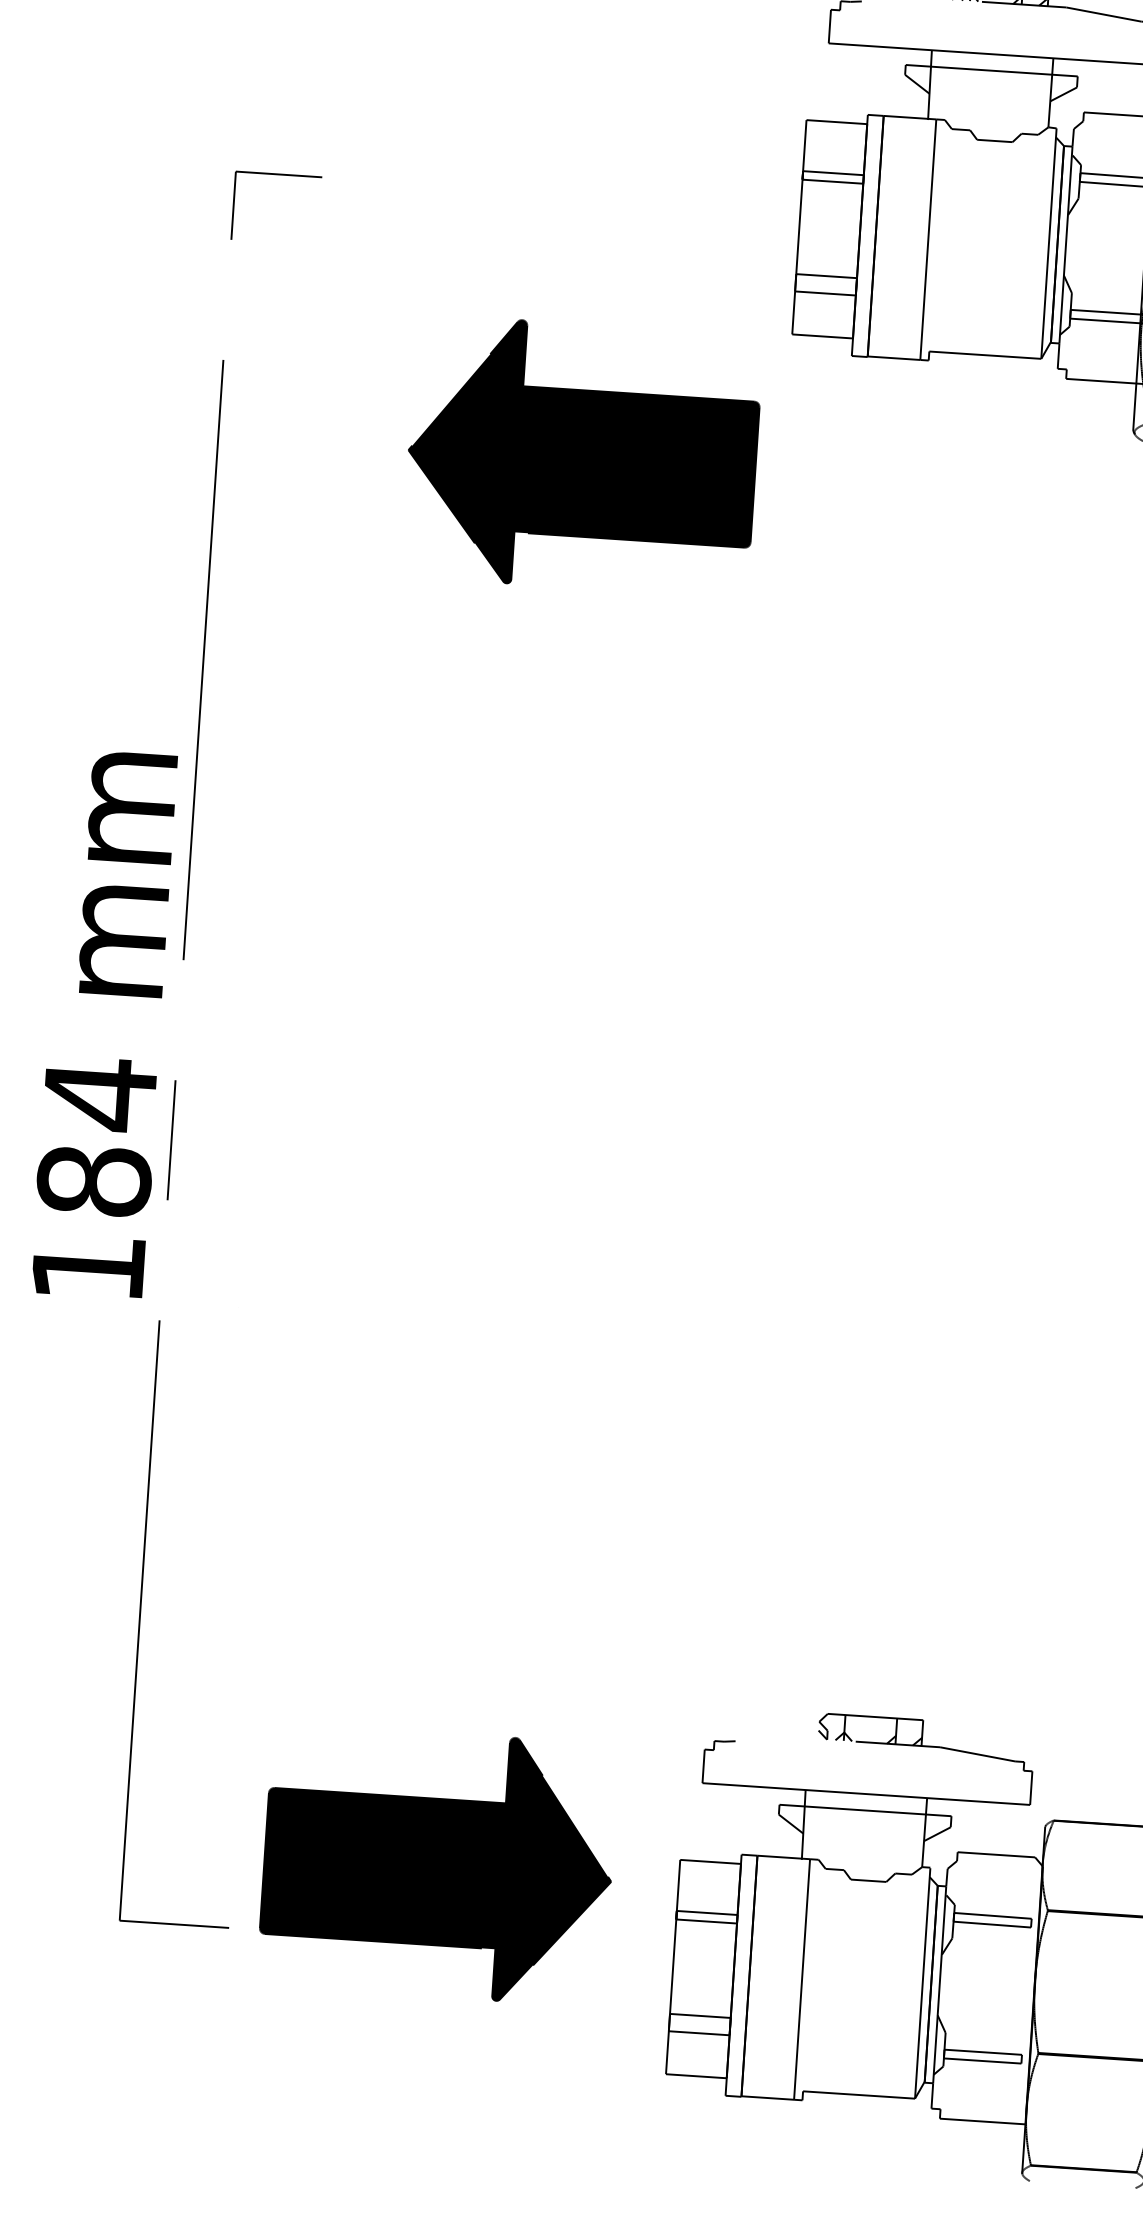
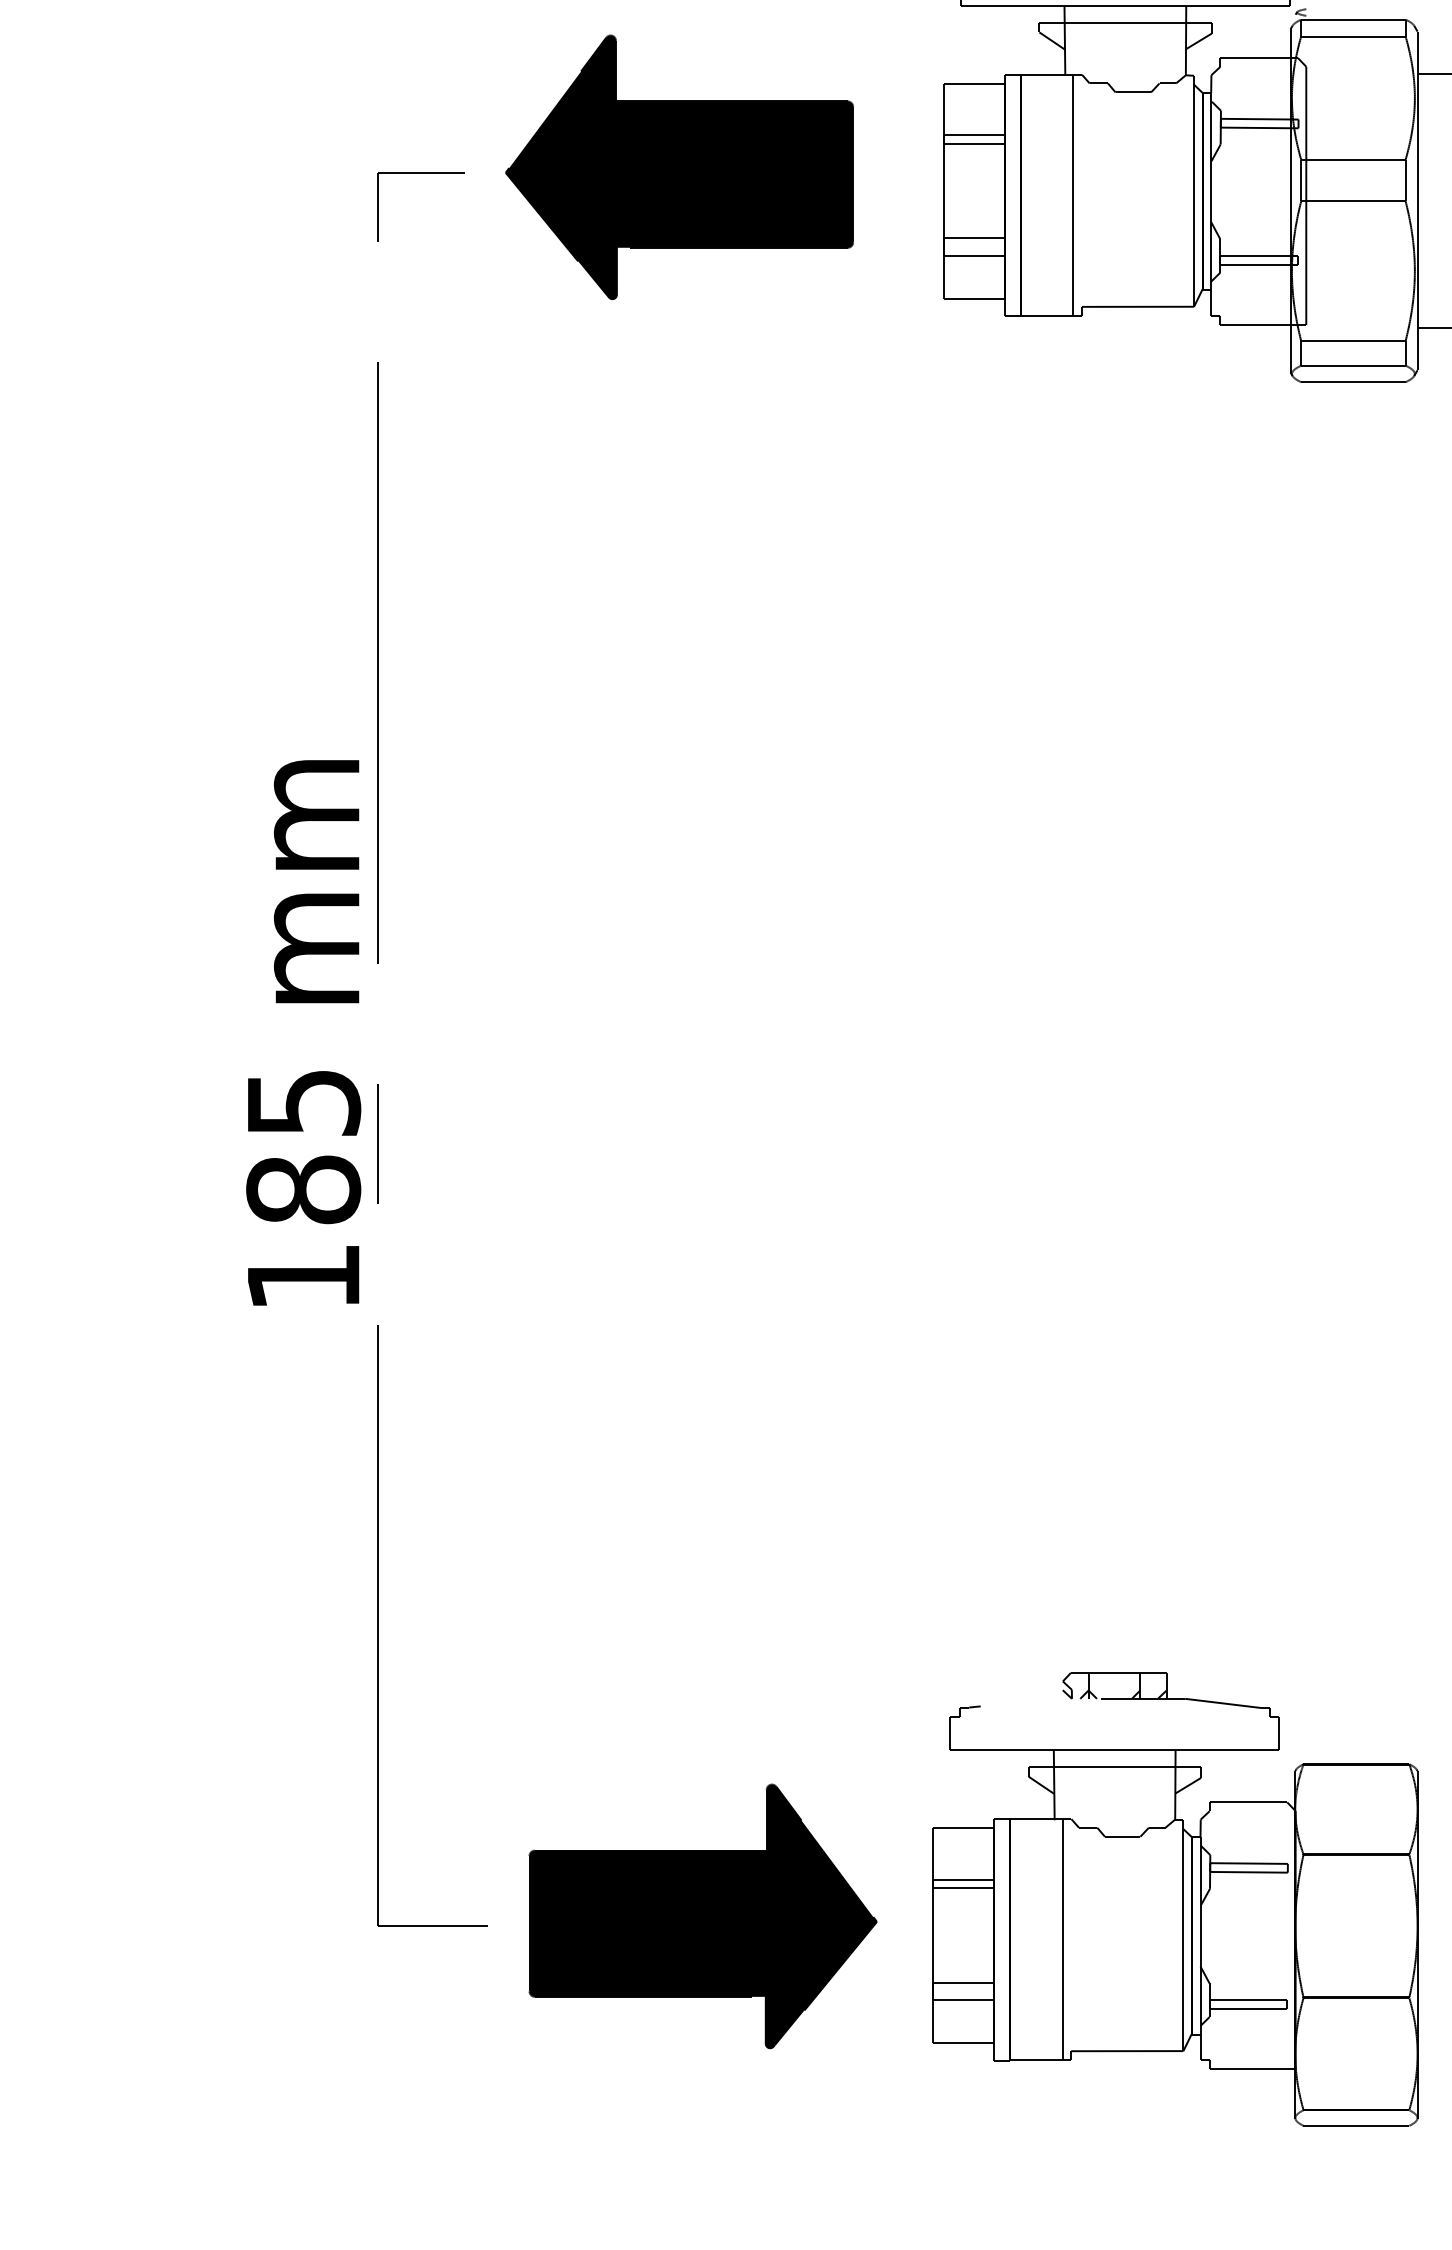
part: (582, 455) -> (679, 166), moved
text: (100, 1093) -> (304, 1102), 184 -> 185
part: (437, 1864) -> (702, 1916), moved
line: (1082, 2184) -> (1356, 2125), added

